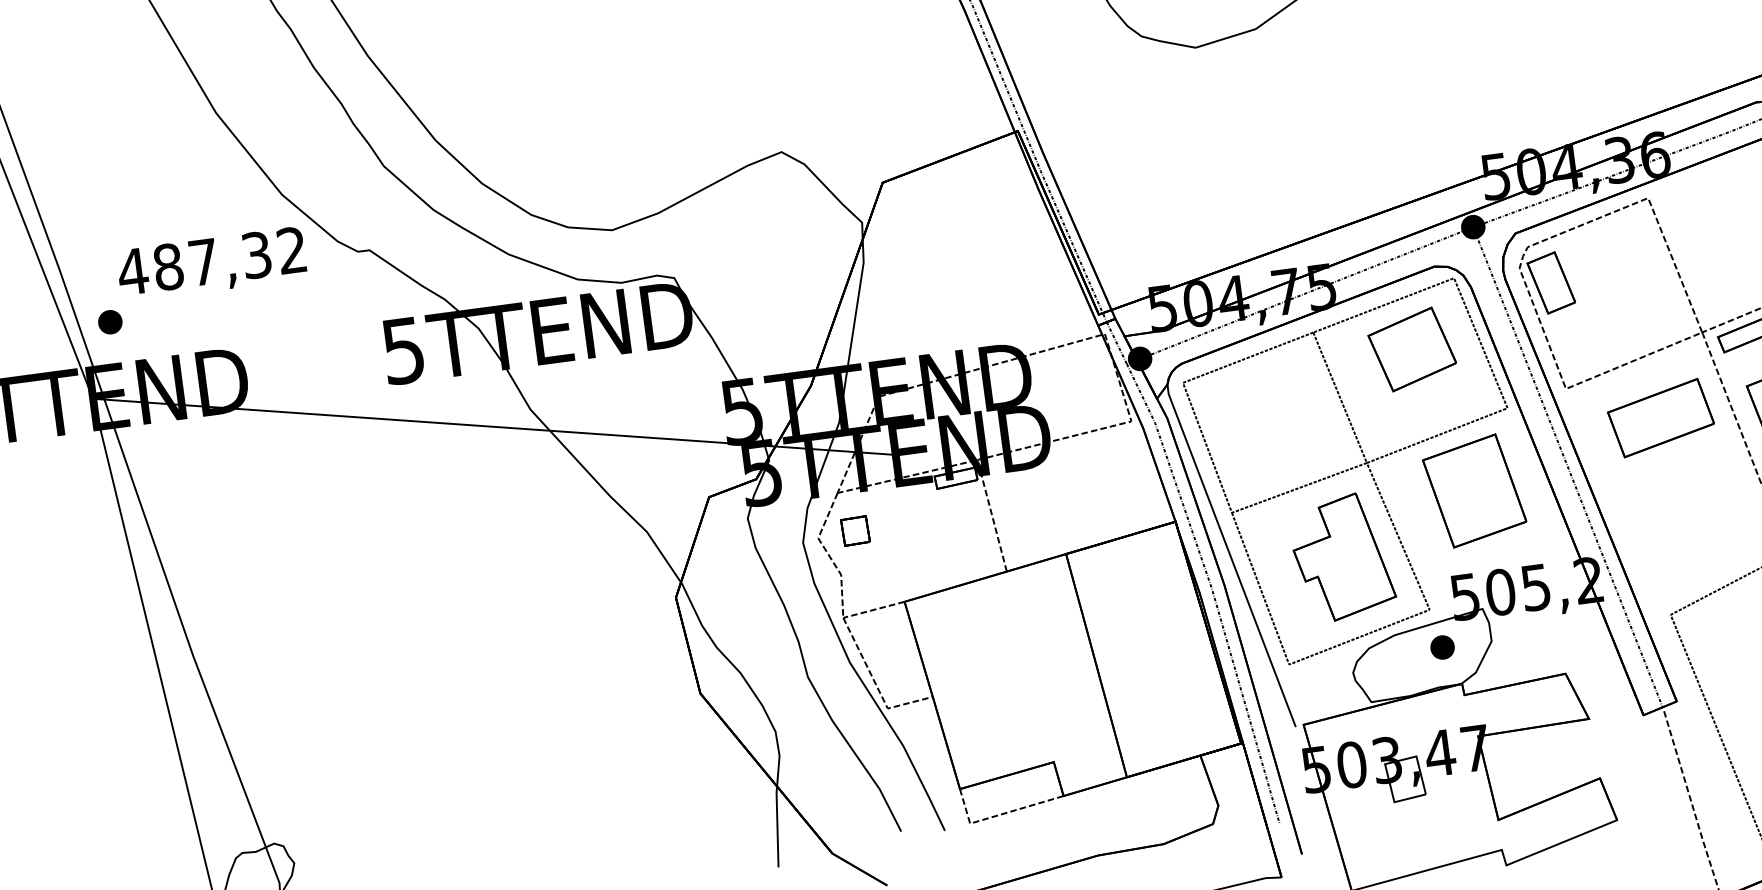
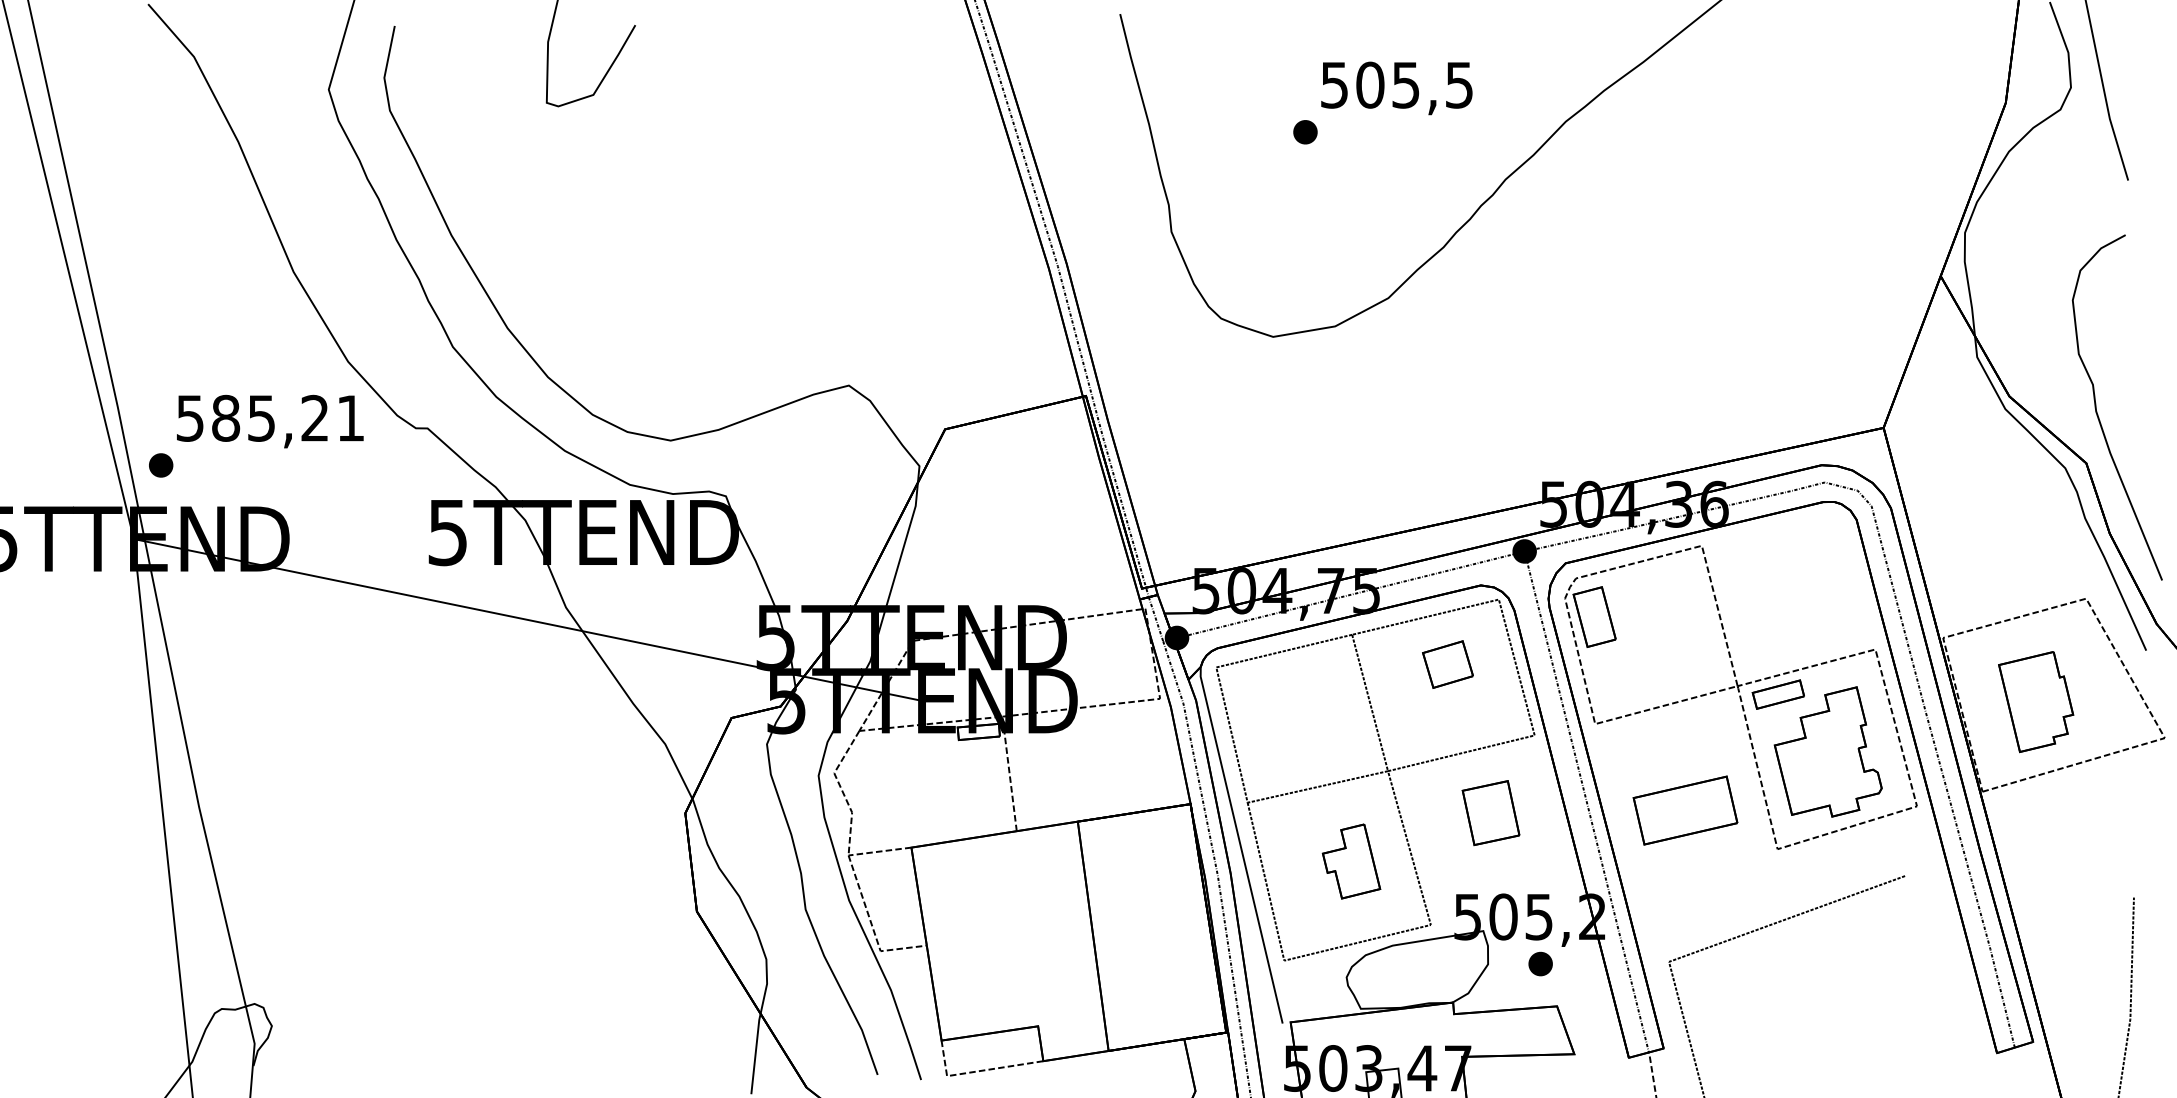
text: (211, 260) -> (269, 417), 487,32 -> 585,21
part: (1411, 349) -> (1447, 664), size x0.6
part: (1661, 418) -> (1685, 810), moved
part: (1473, 490) -> (1490, 812), size x0.6
part: (854, 530) -> (871, 770), removed
part: (1342, 557) -> (1351, 861), size x0.6
part: (1442, 646) -> (1540, 963), moved

